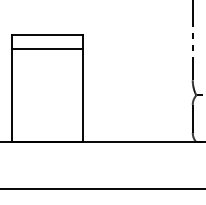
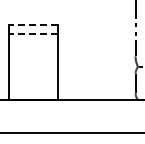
line: (47, 34) -> (33, 24), solid -> dashed
line: (47, 49) -> (33, 34), solid -> dashed

